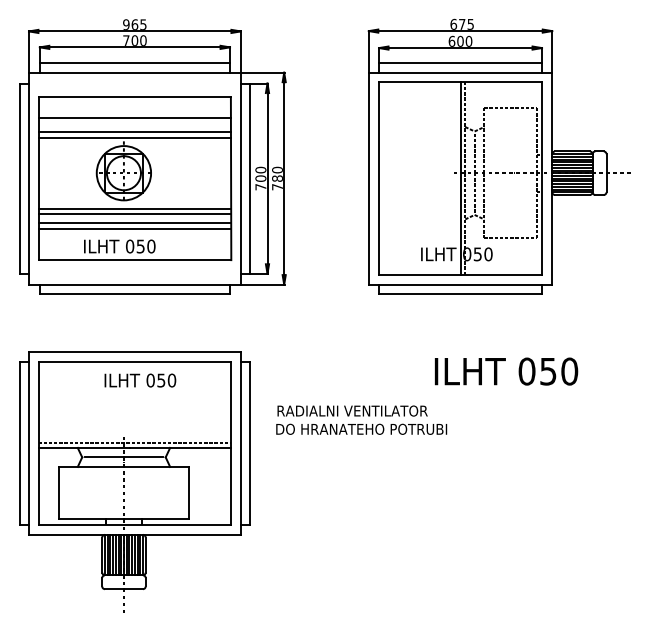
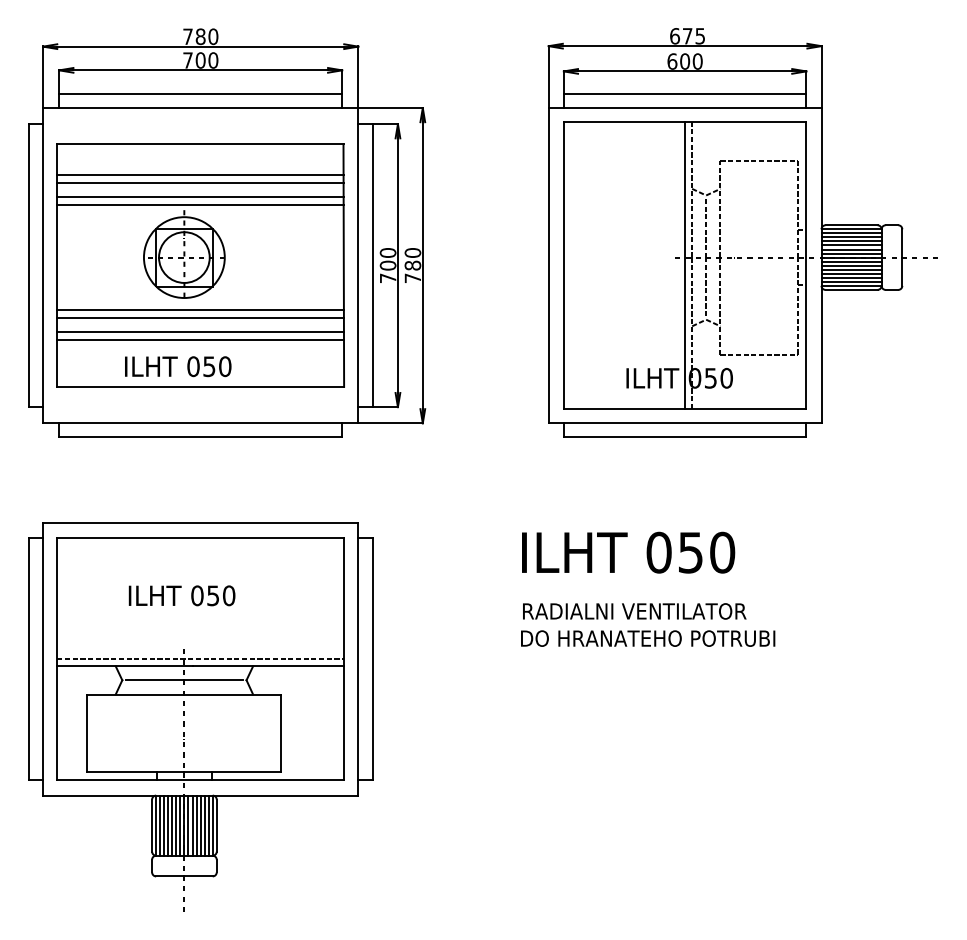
text: (134, 24) -> (200, 36), 965 -> 780
line: (134, 122) -> (200, 182), added
text: (506, 371) -> (628, 552), moved
text: (140, 380) -> (182, 595), moved
text: (361, 419) -> (647, 623), moved

